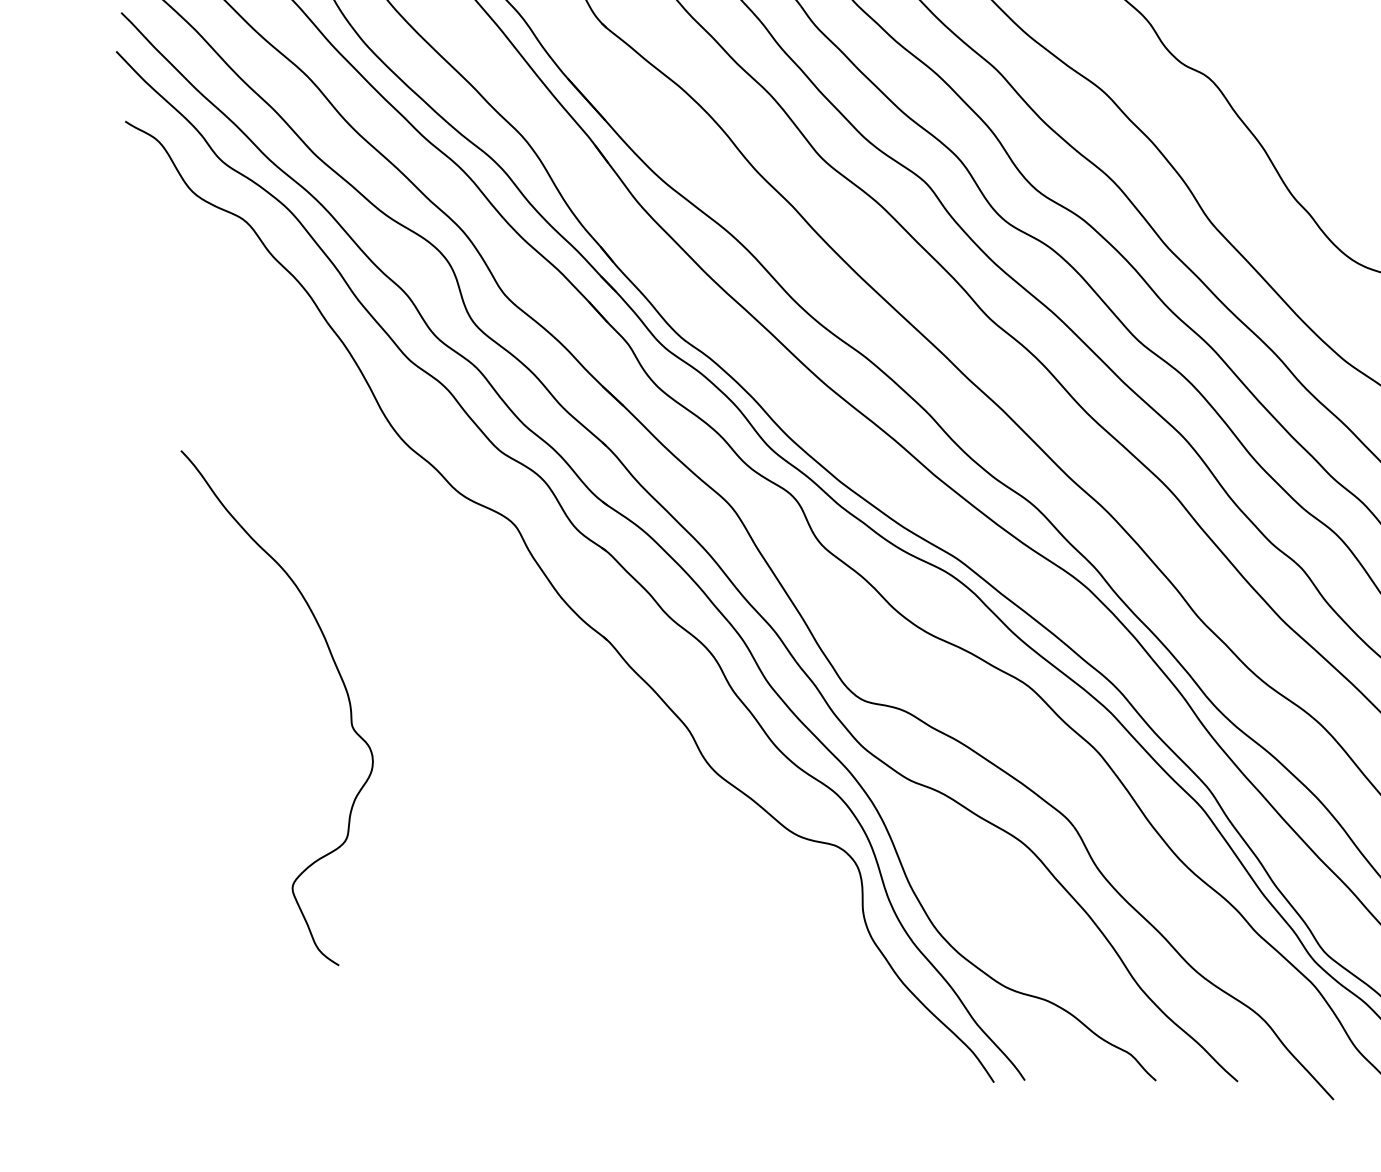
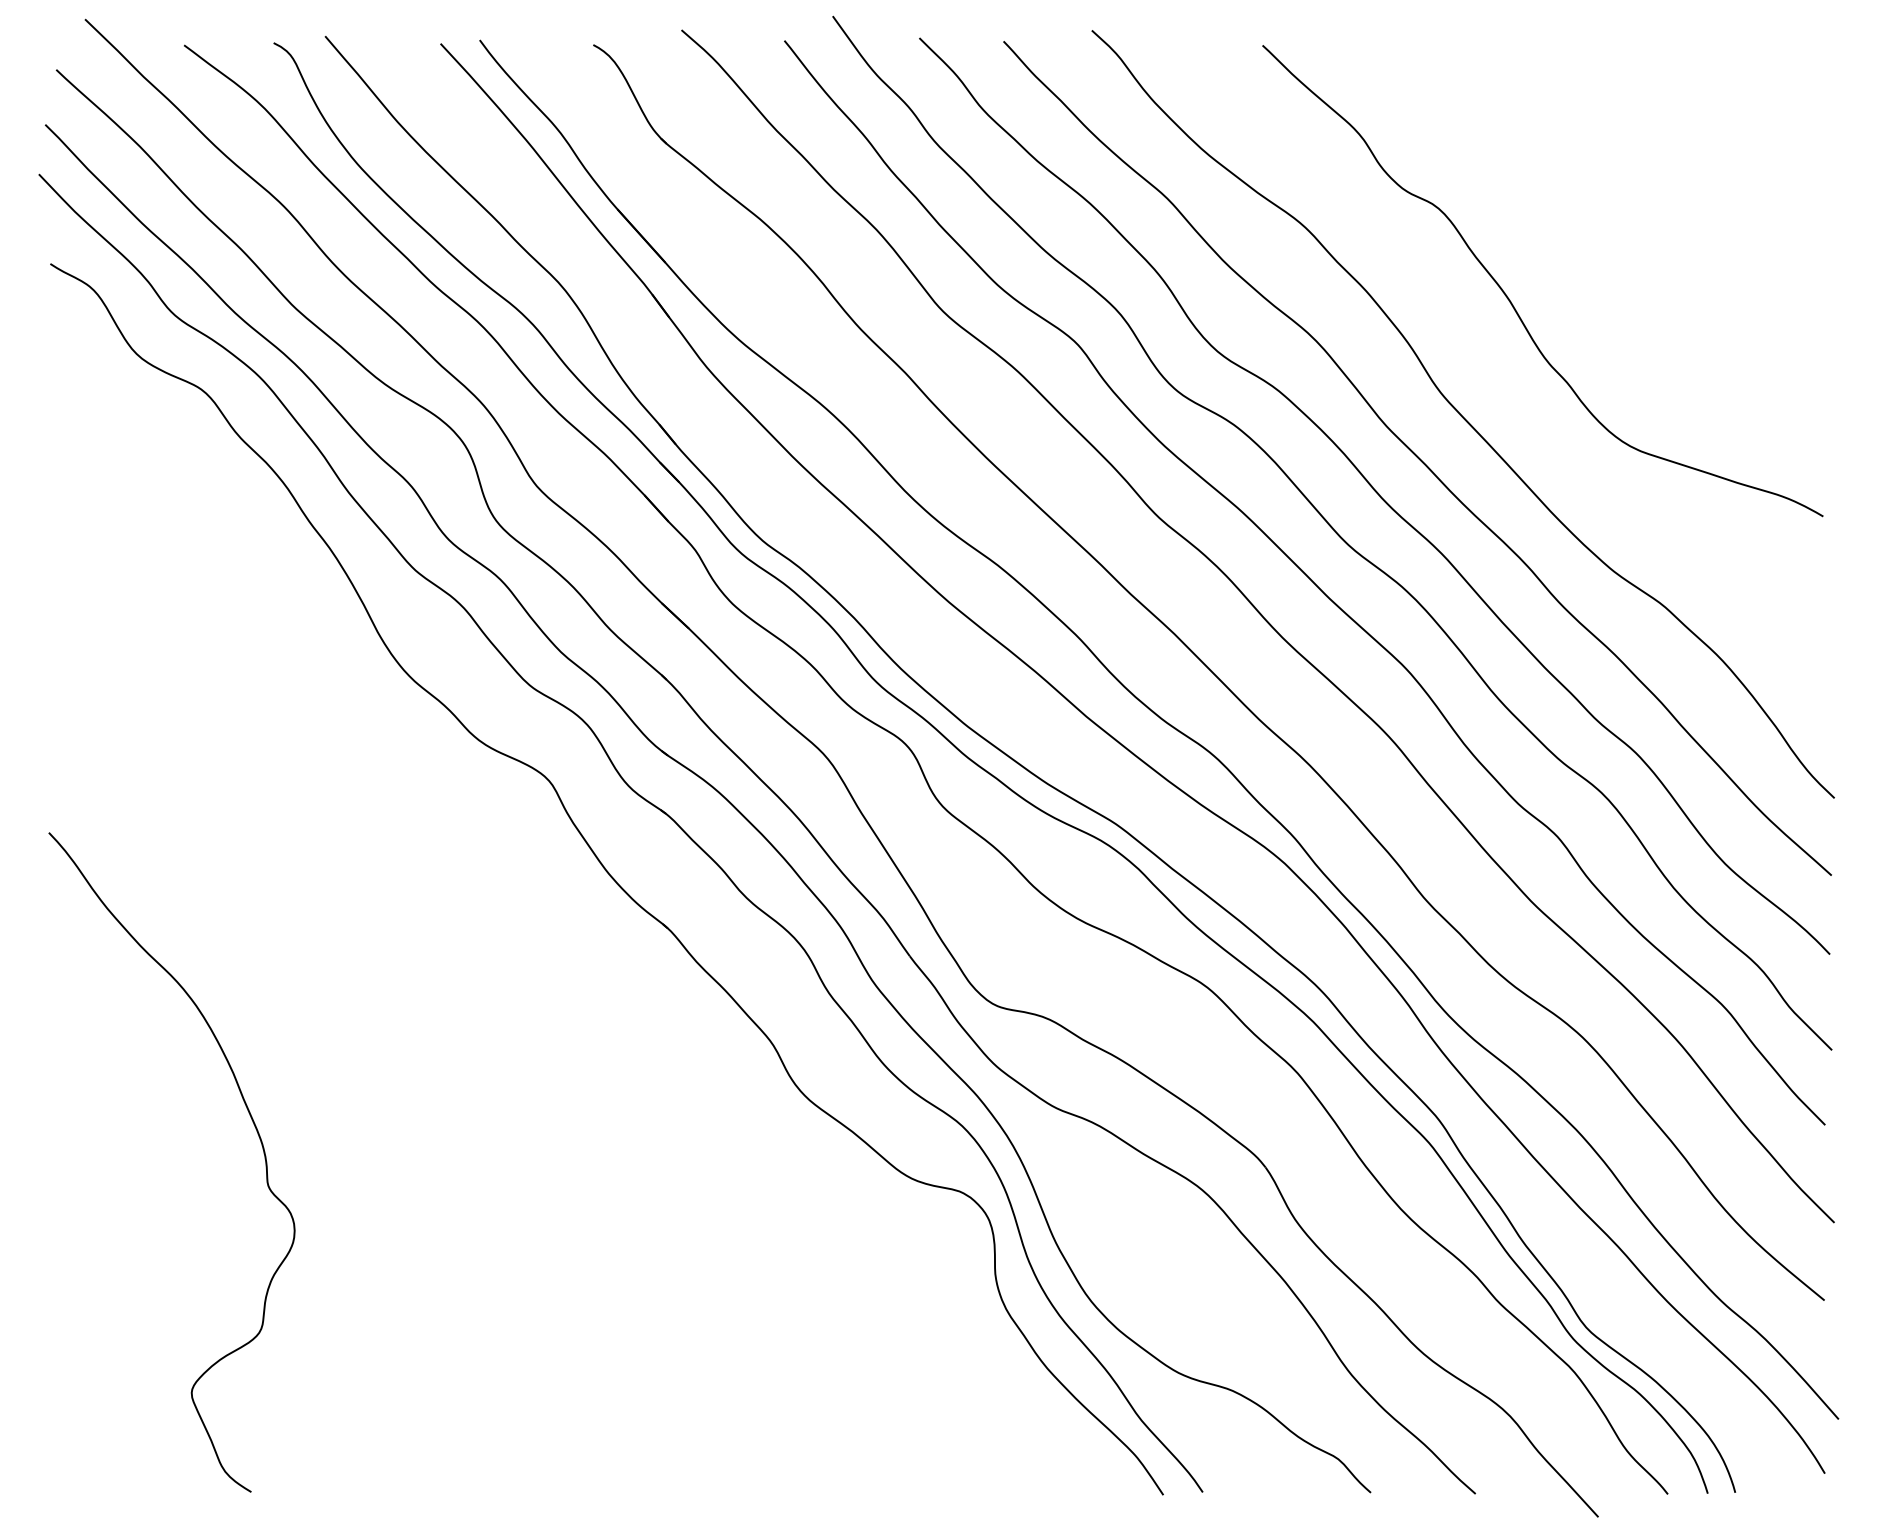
curve: (342, 682) -> (255, 1129), moved

